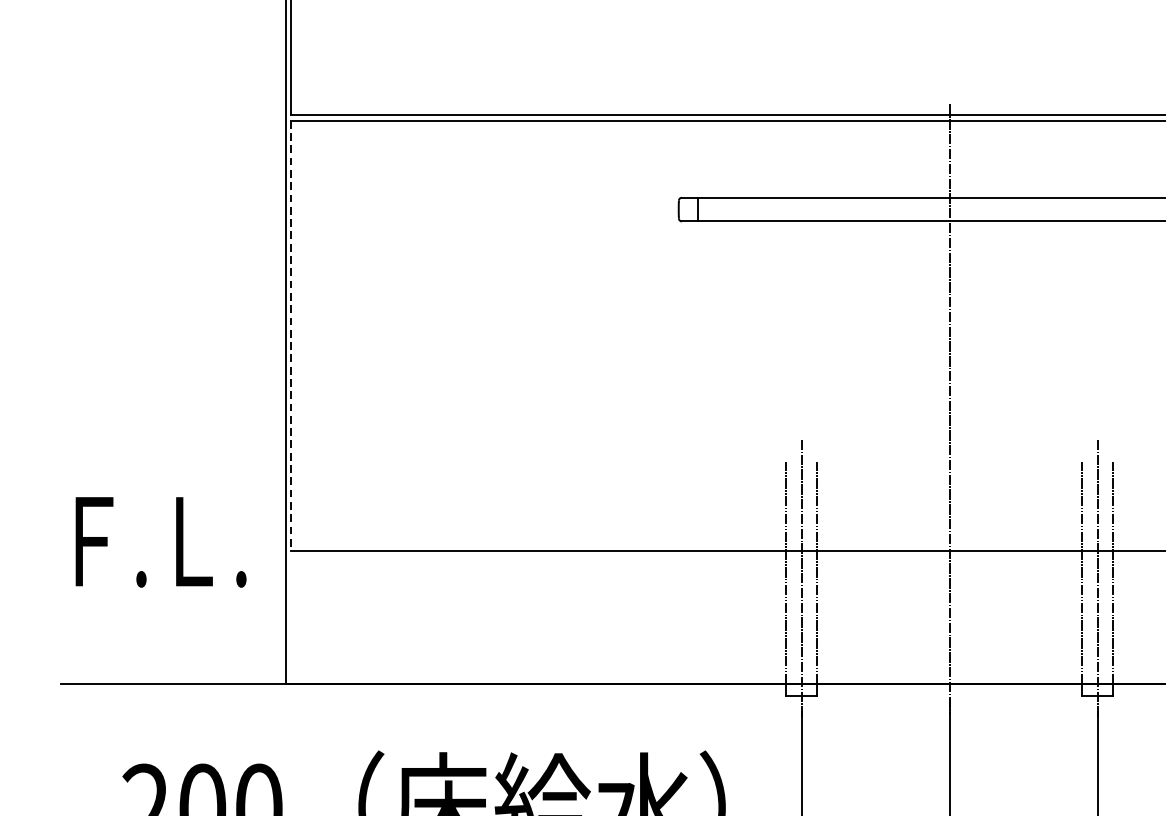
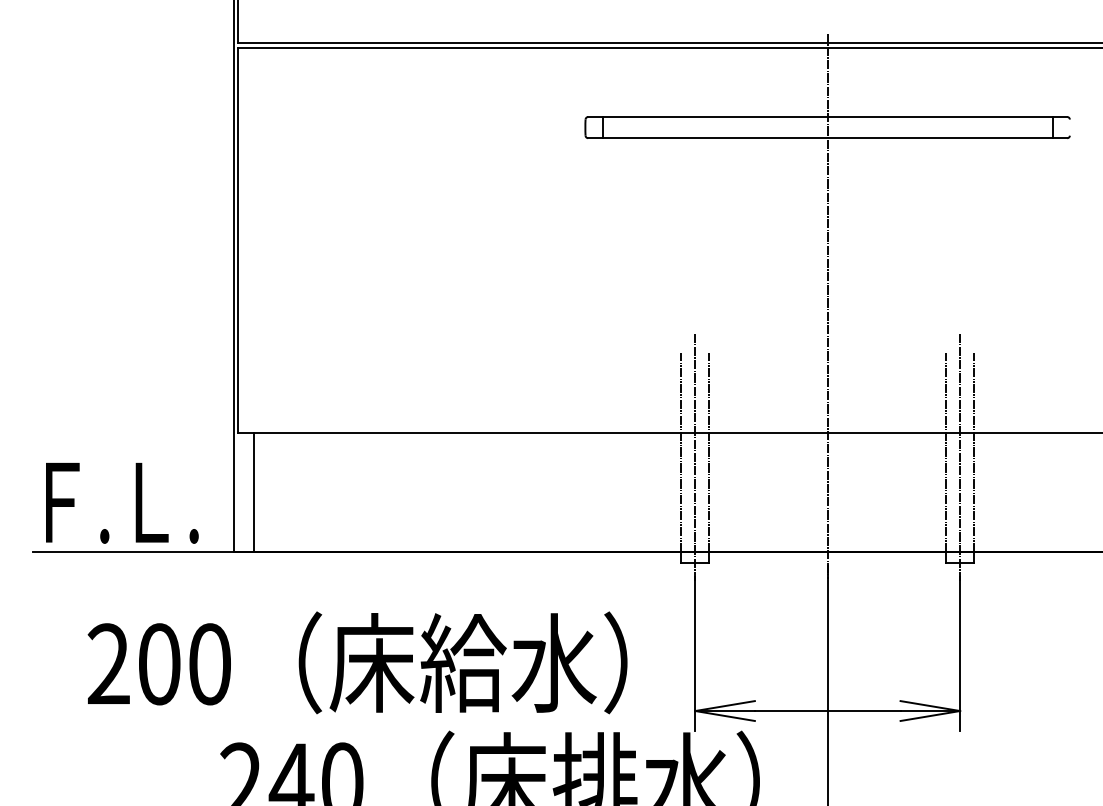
line: (290, 336) -> (238, 241), dashed -> solid
text: (161, 542) -> (122, 503), moved
line: (308, 617) -> (254, 492), added

